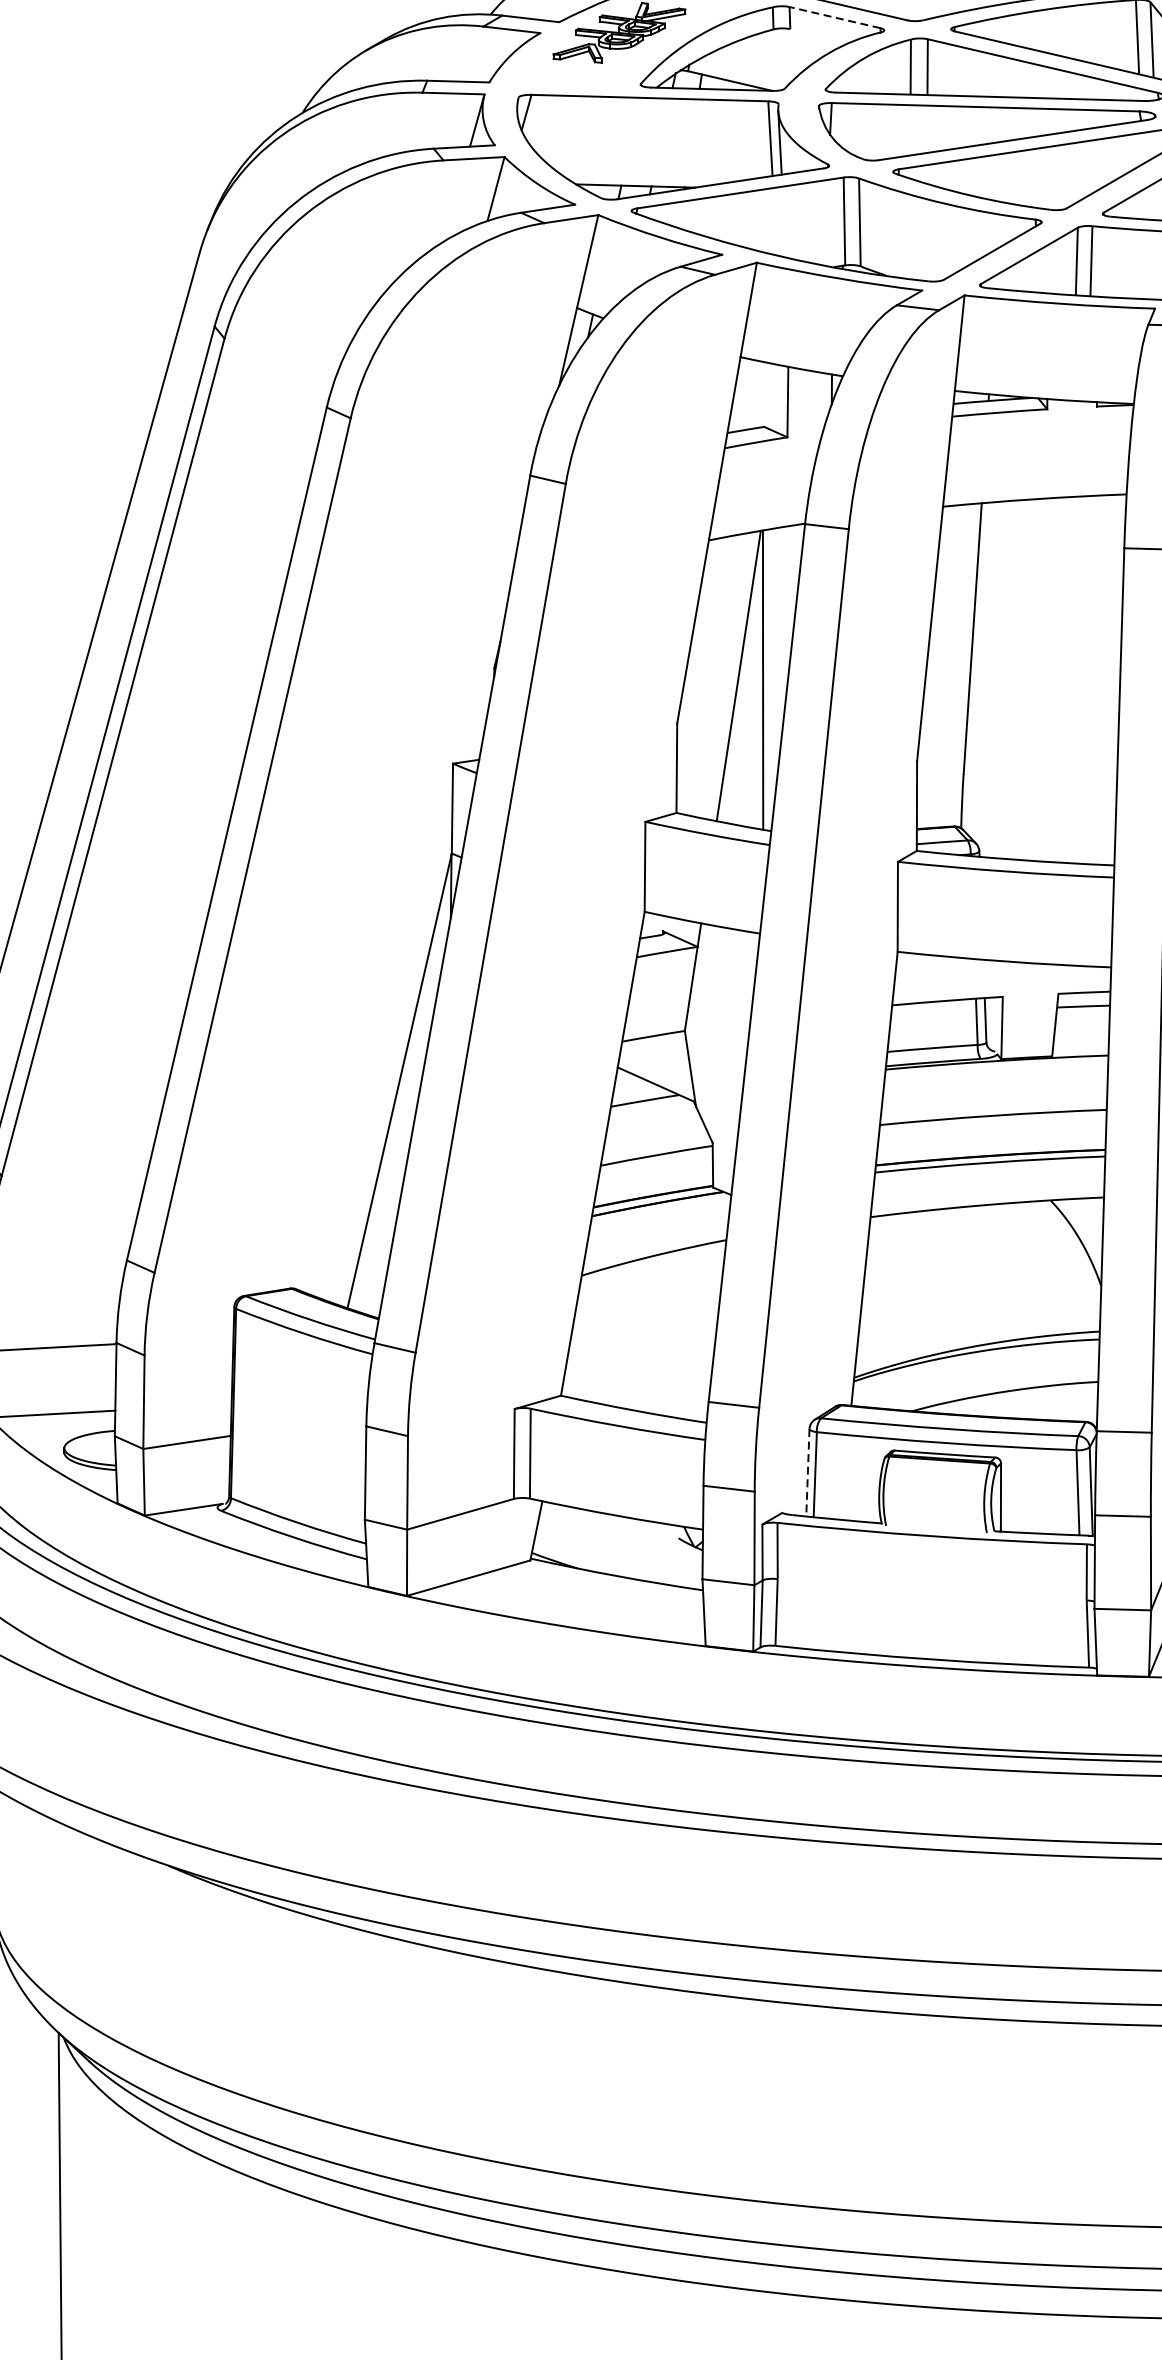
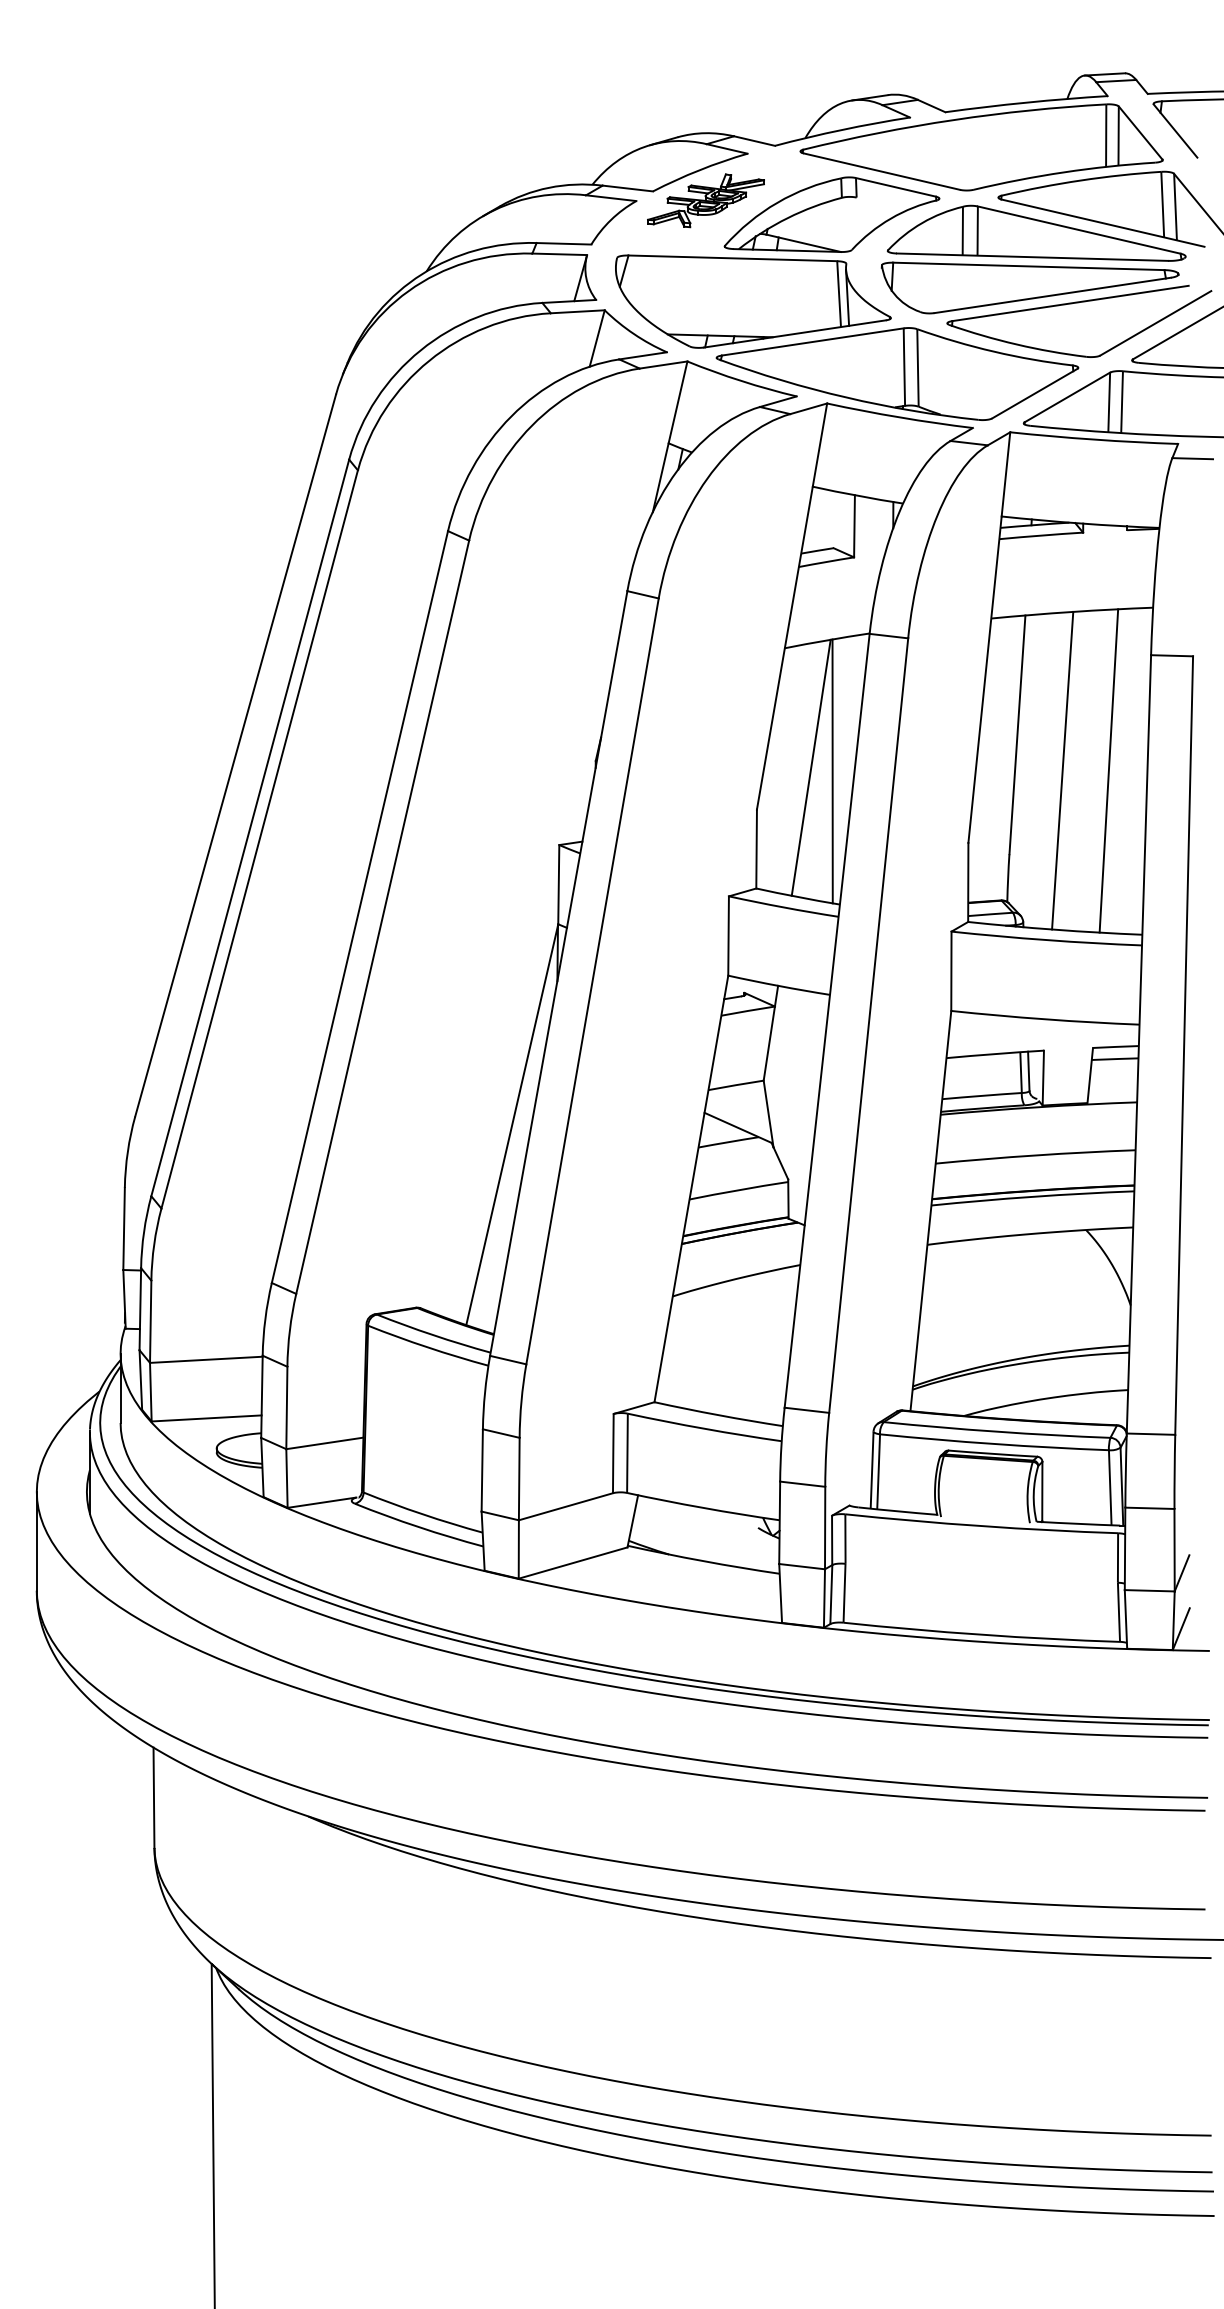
line: (834, 17) -> (895, 187), dashed -> solid
line: (1023, 679) -> (1062, 770), added
line: (1076, 679) -> (1108, 770), added
line: (808, 1473) -> (872, 1470), dashed -> solid

